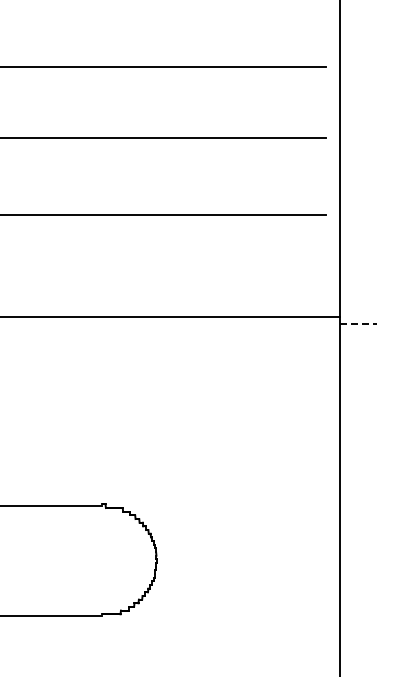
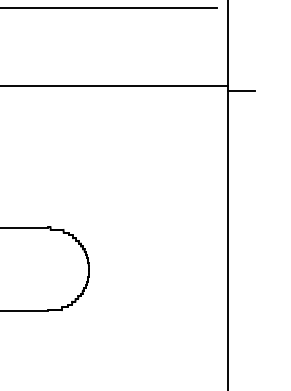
line: (358, 323) -> (241, 90), dashed -> solid

